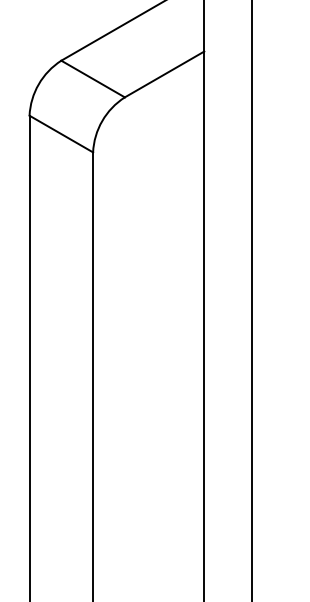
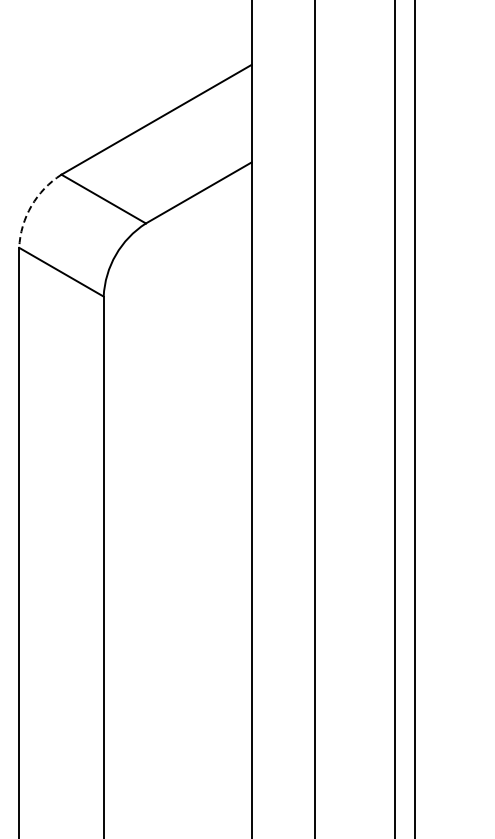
arc: (38, 84) -> (31, 206), solid -> dashed

